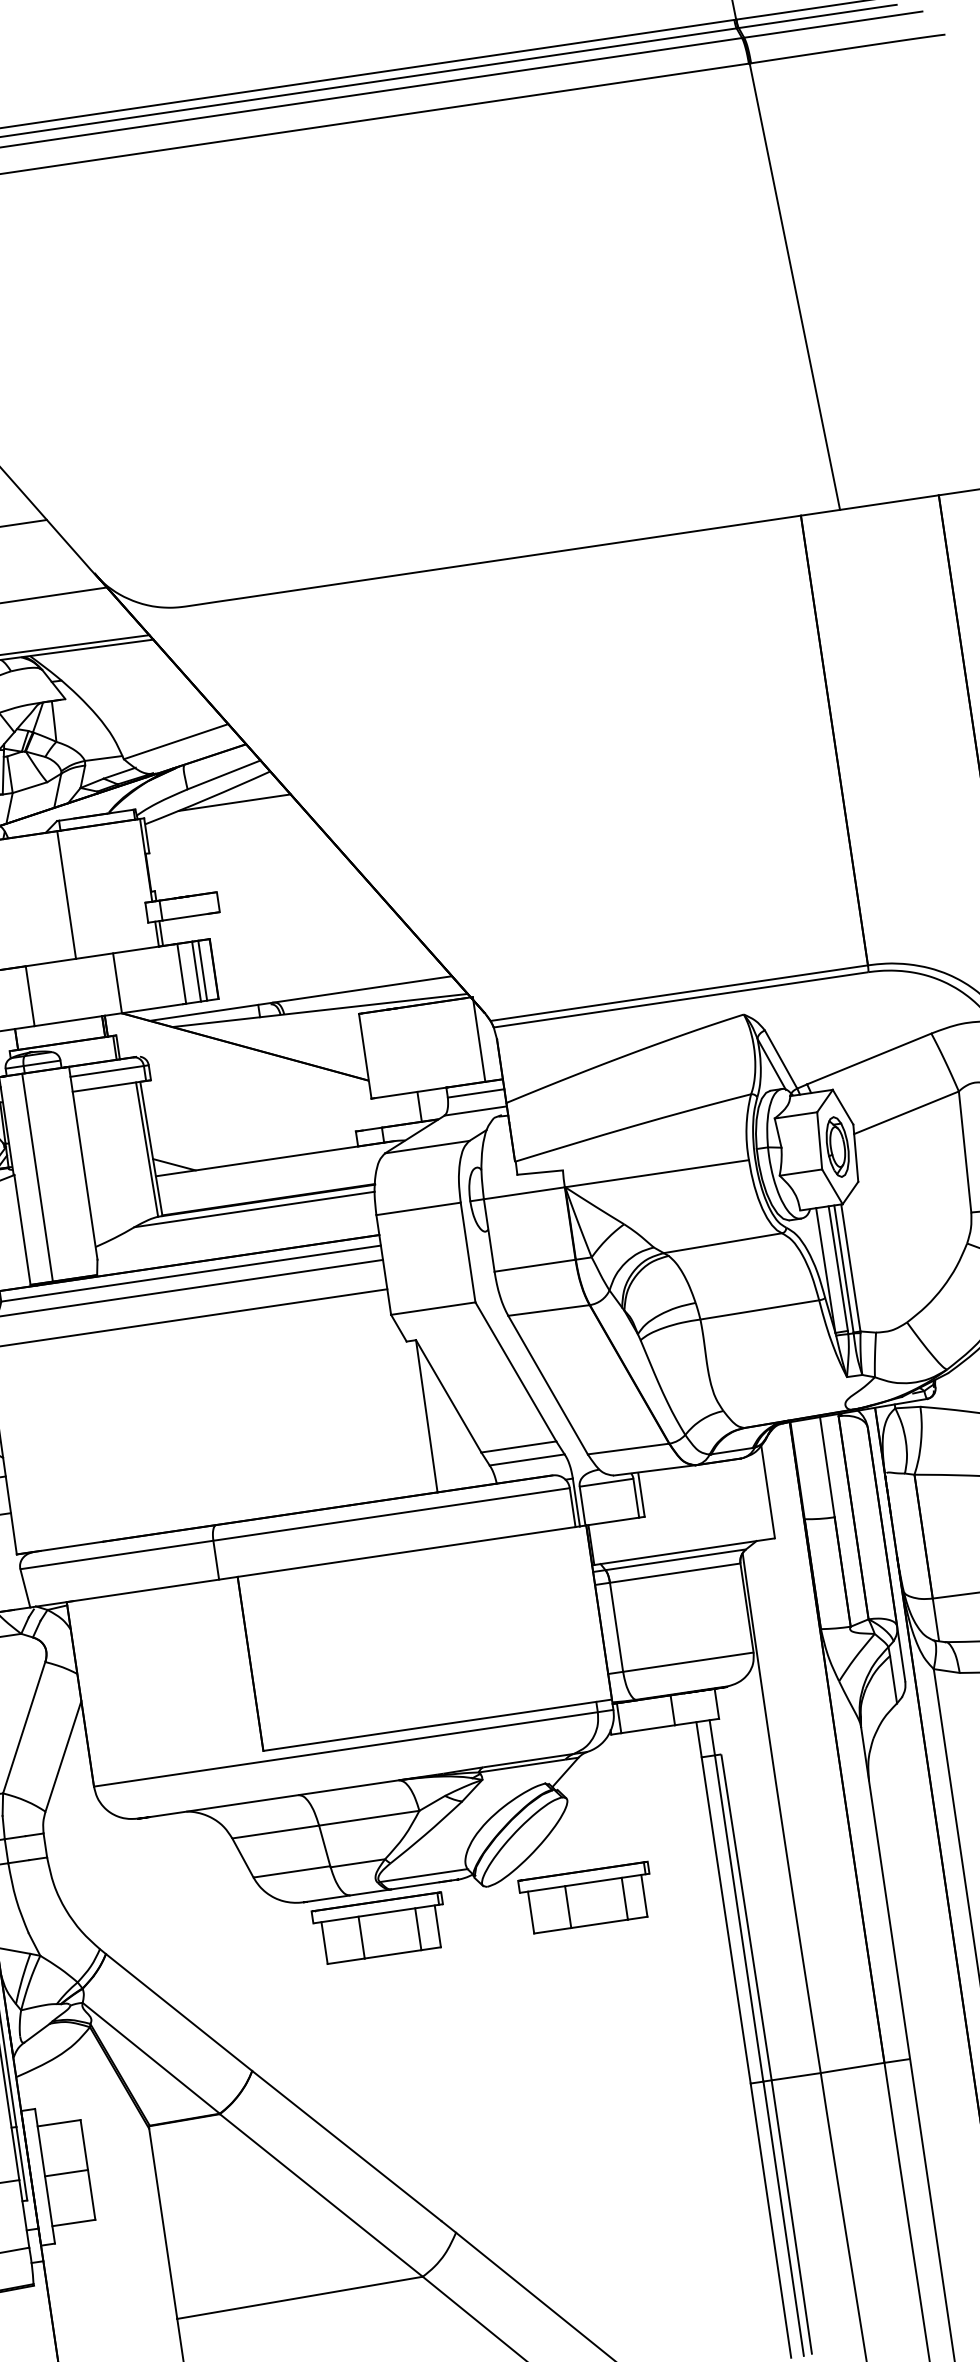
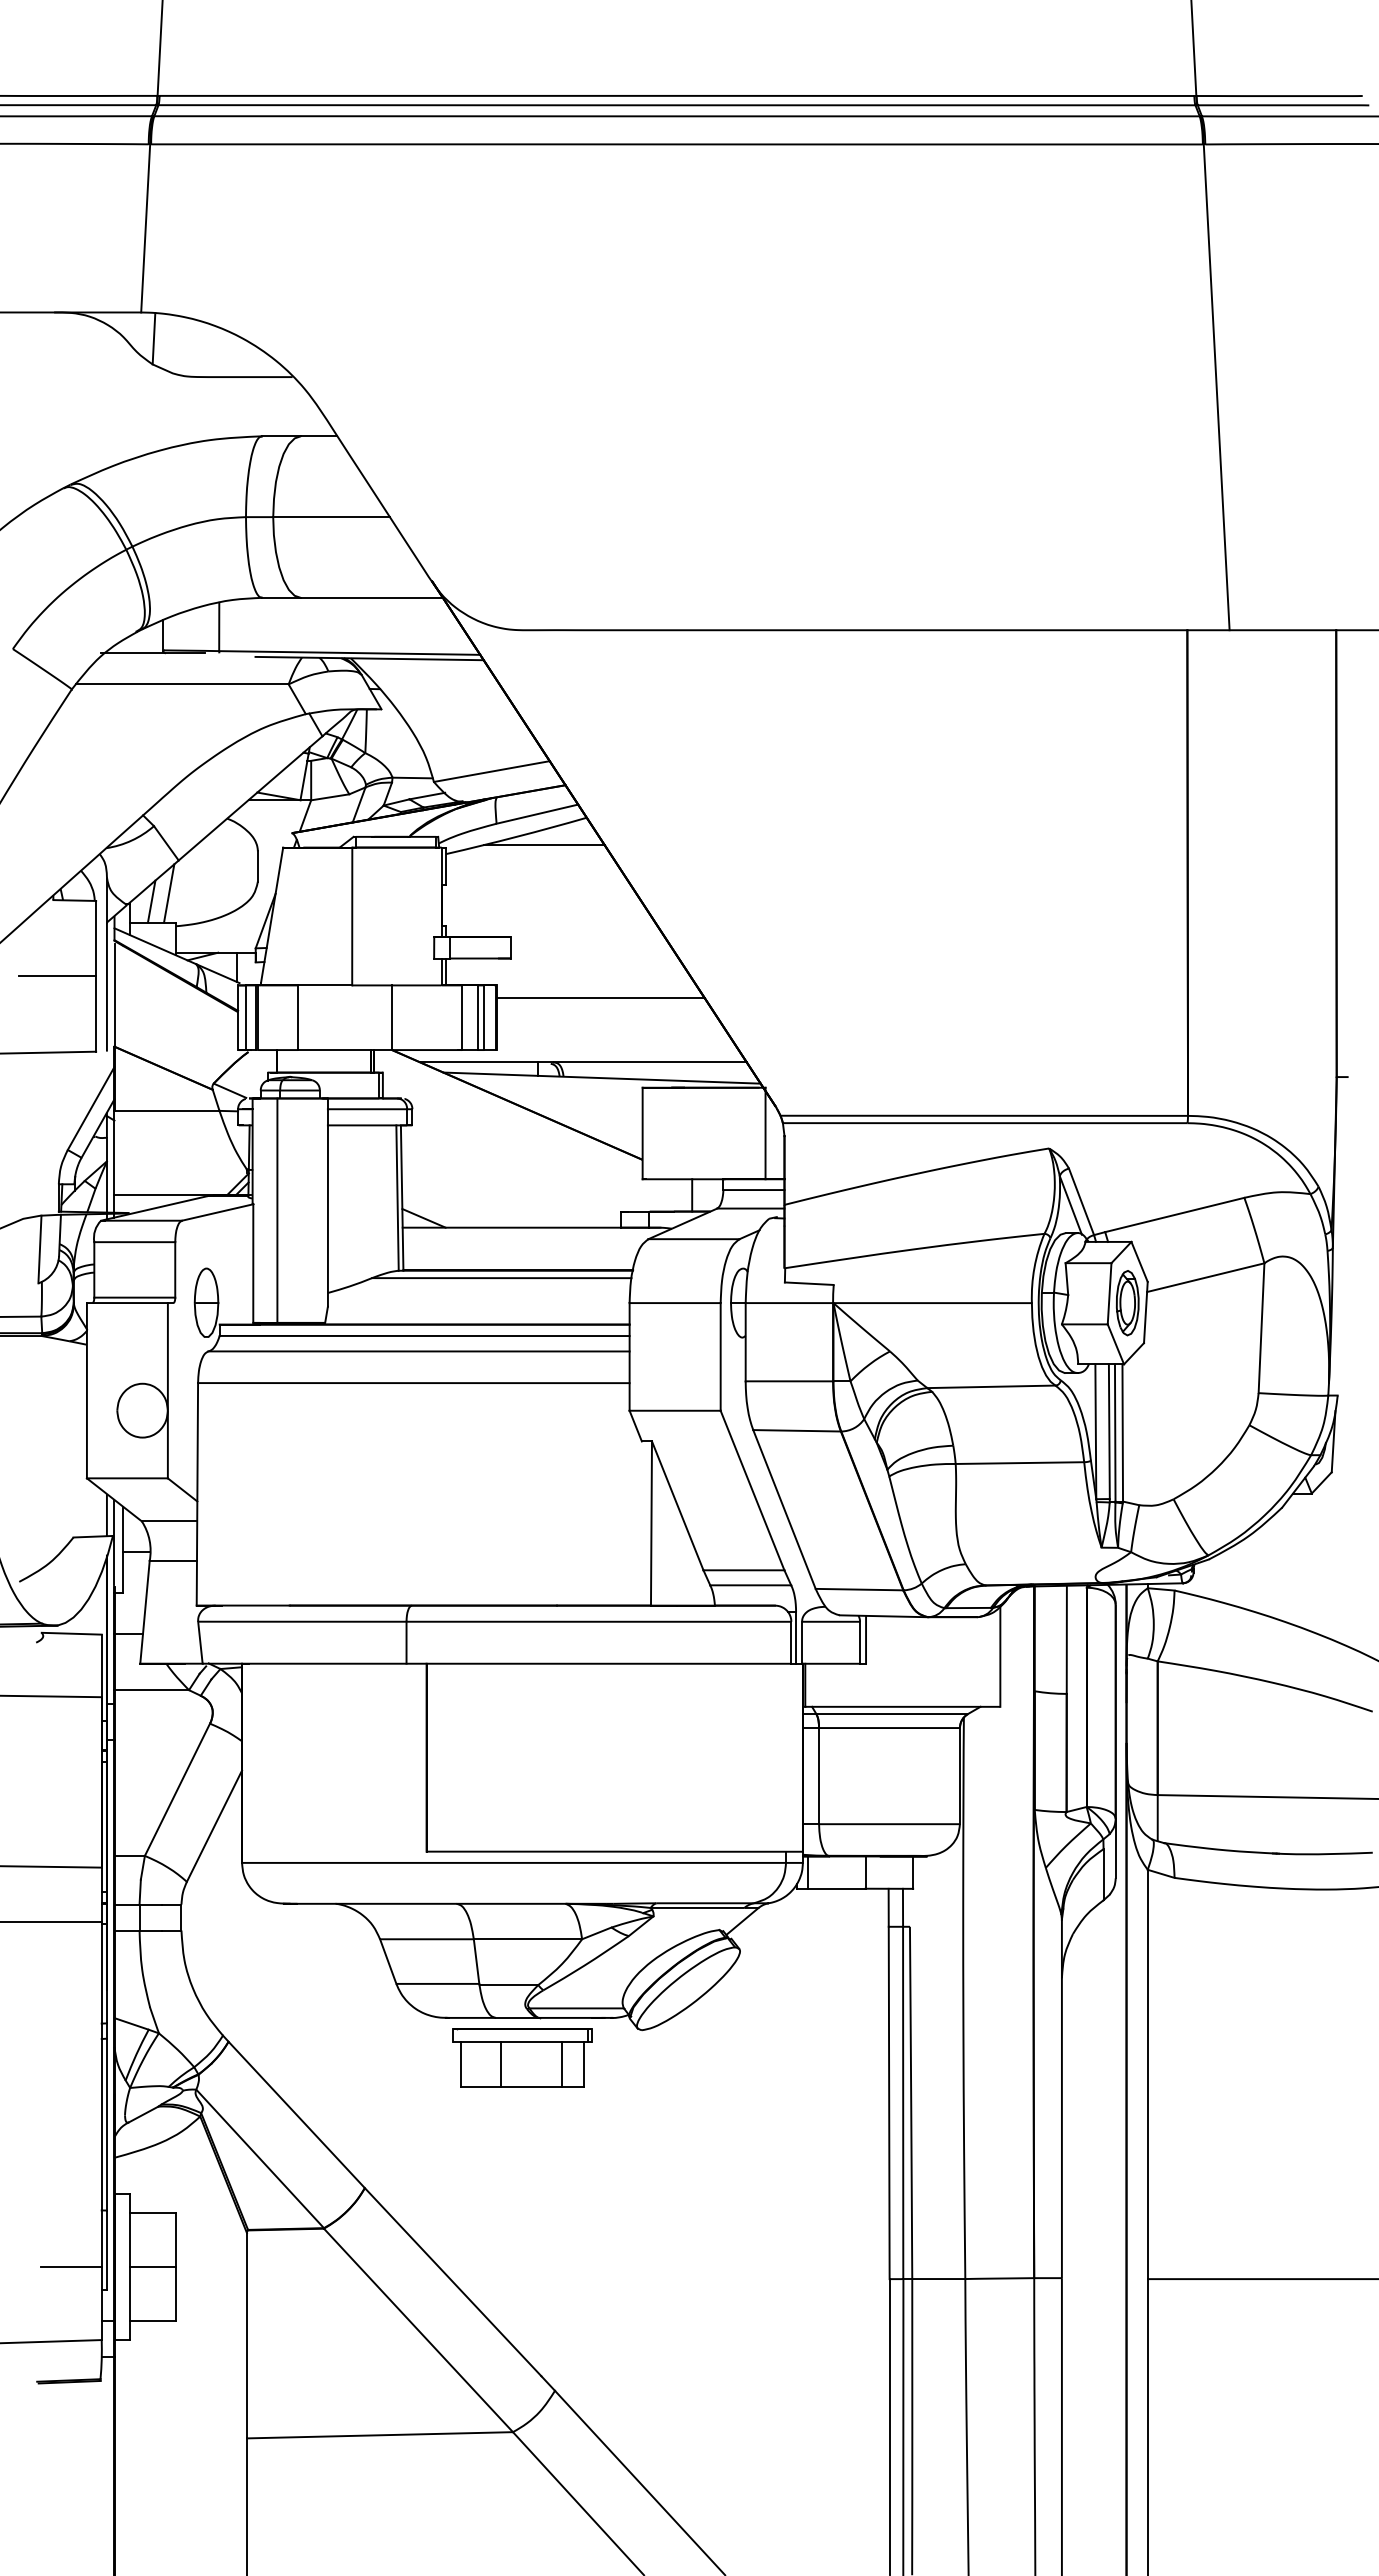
line: (307, 936) -> (600, 997), added
part: (586, 1897) -> (745, 2057), removed

